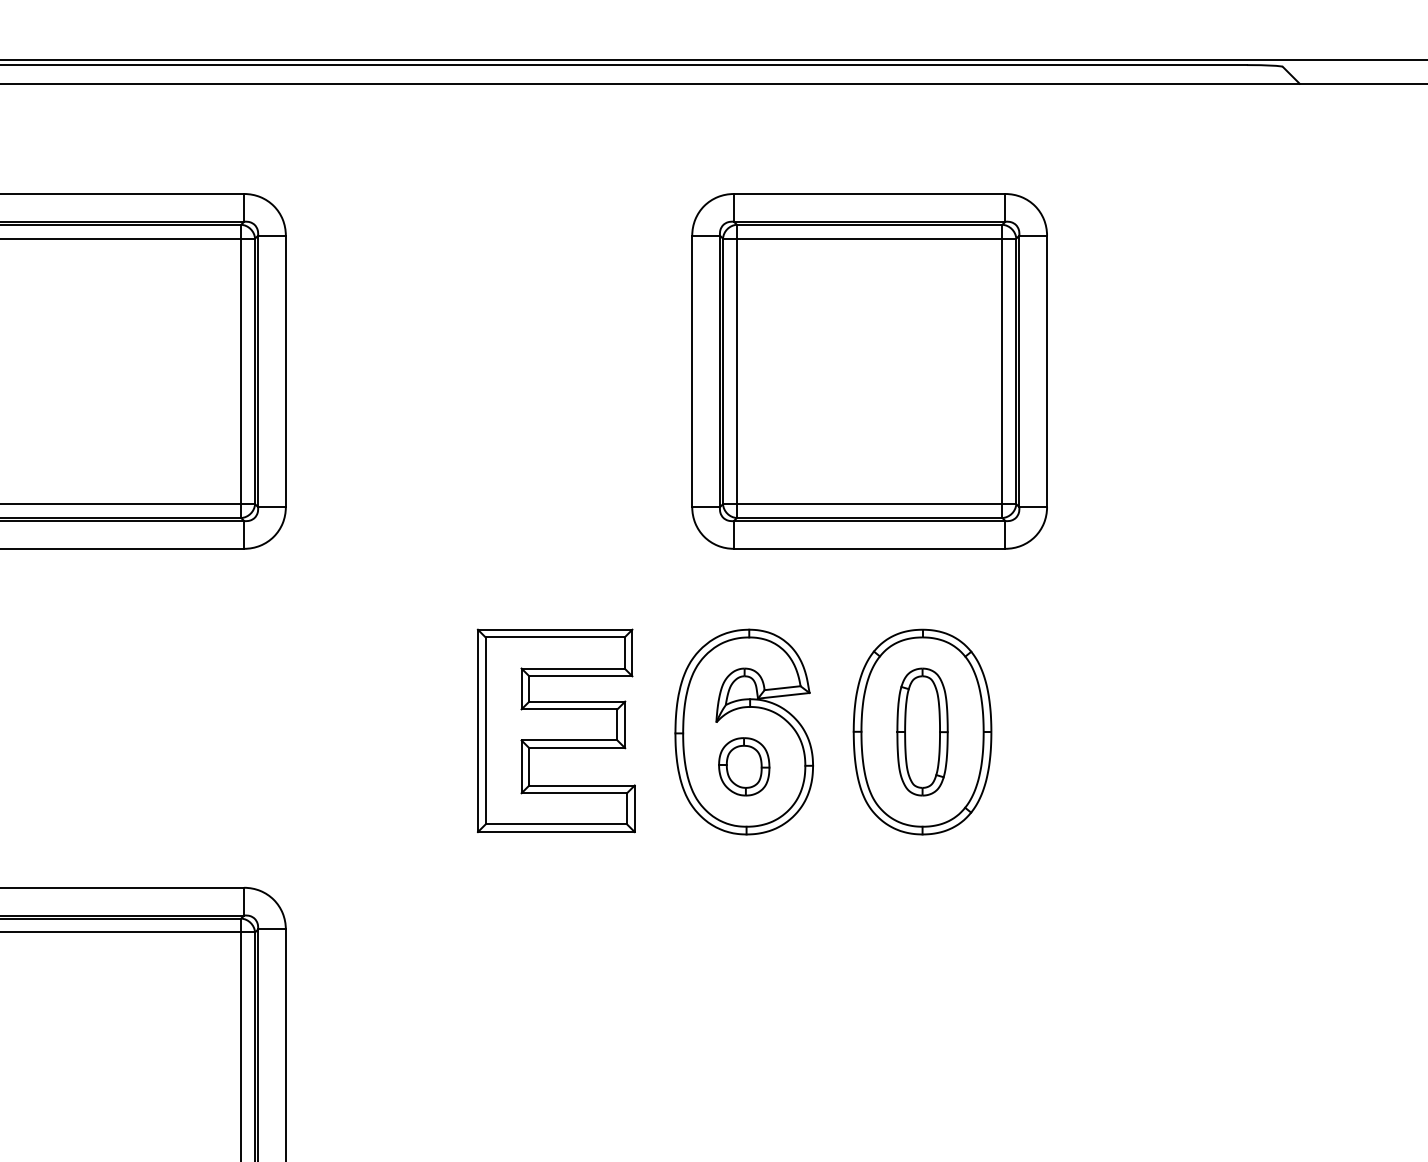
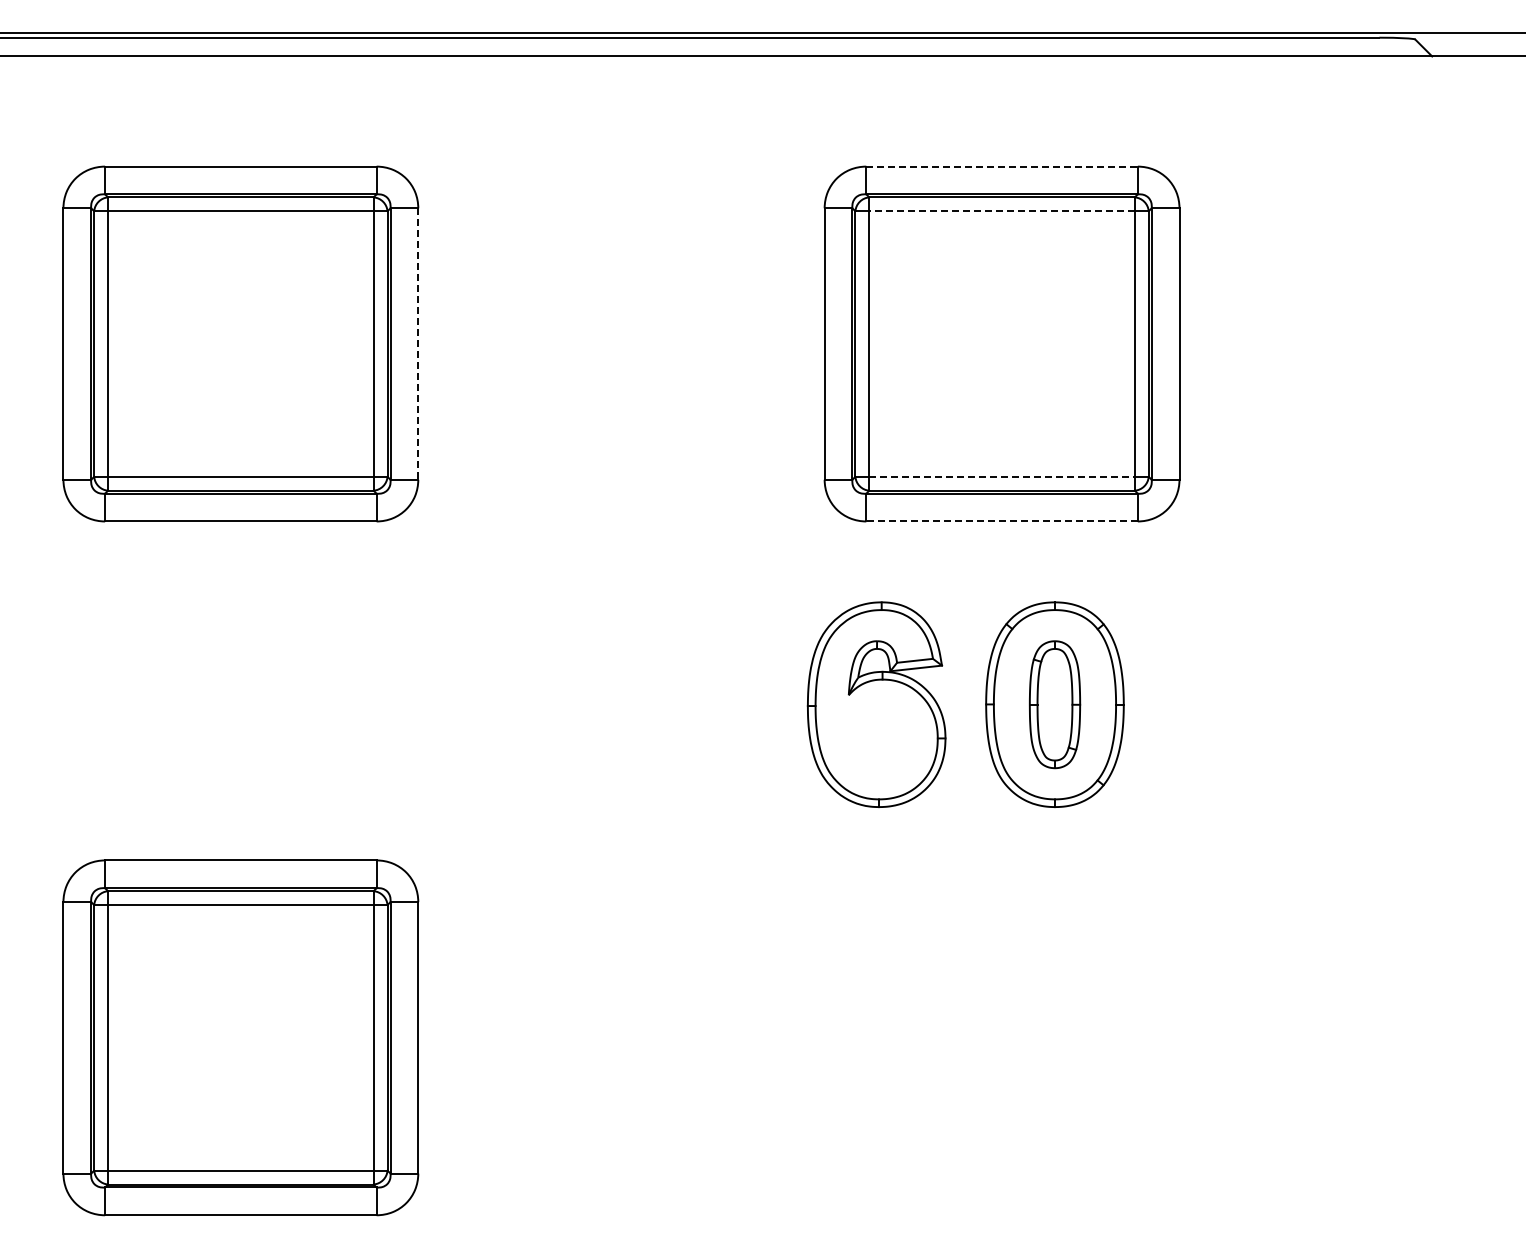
line: (870, 193) -> (1002, 166), solid -> dashed
line: (870, 238) -> (1002, 211), solid -> dashed
line: (286, 371) -> (418, 344), solid -> dashed
line: (870, 503) -> (1002, 476), solid -> dashed
line: (870, 548) -> (1002, 521), solid -> dashed
part: (556, 730) -> (688, 703), removed
part: (744, 766) -> (876, 739), removed

